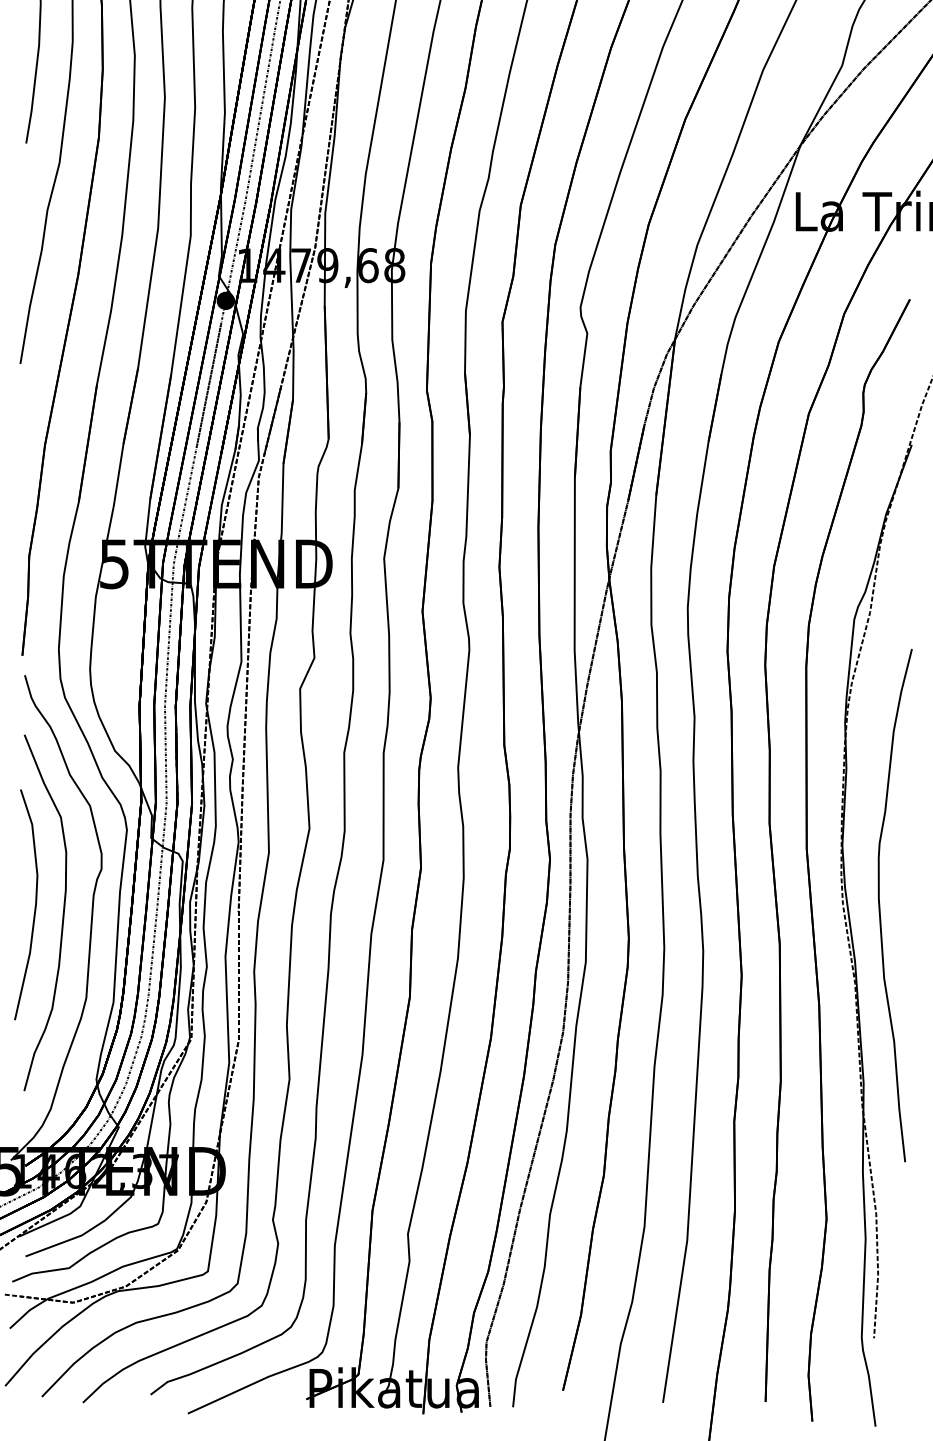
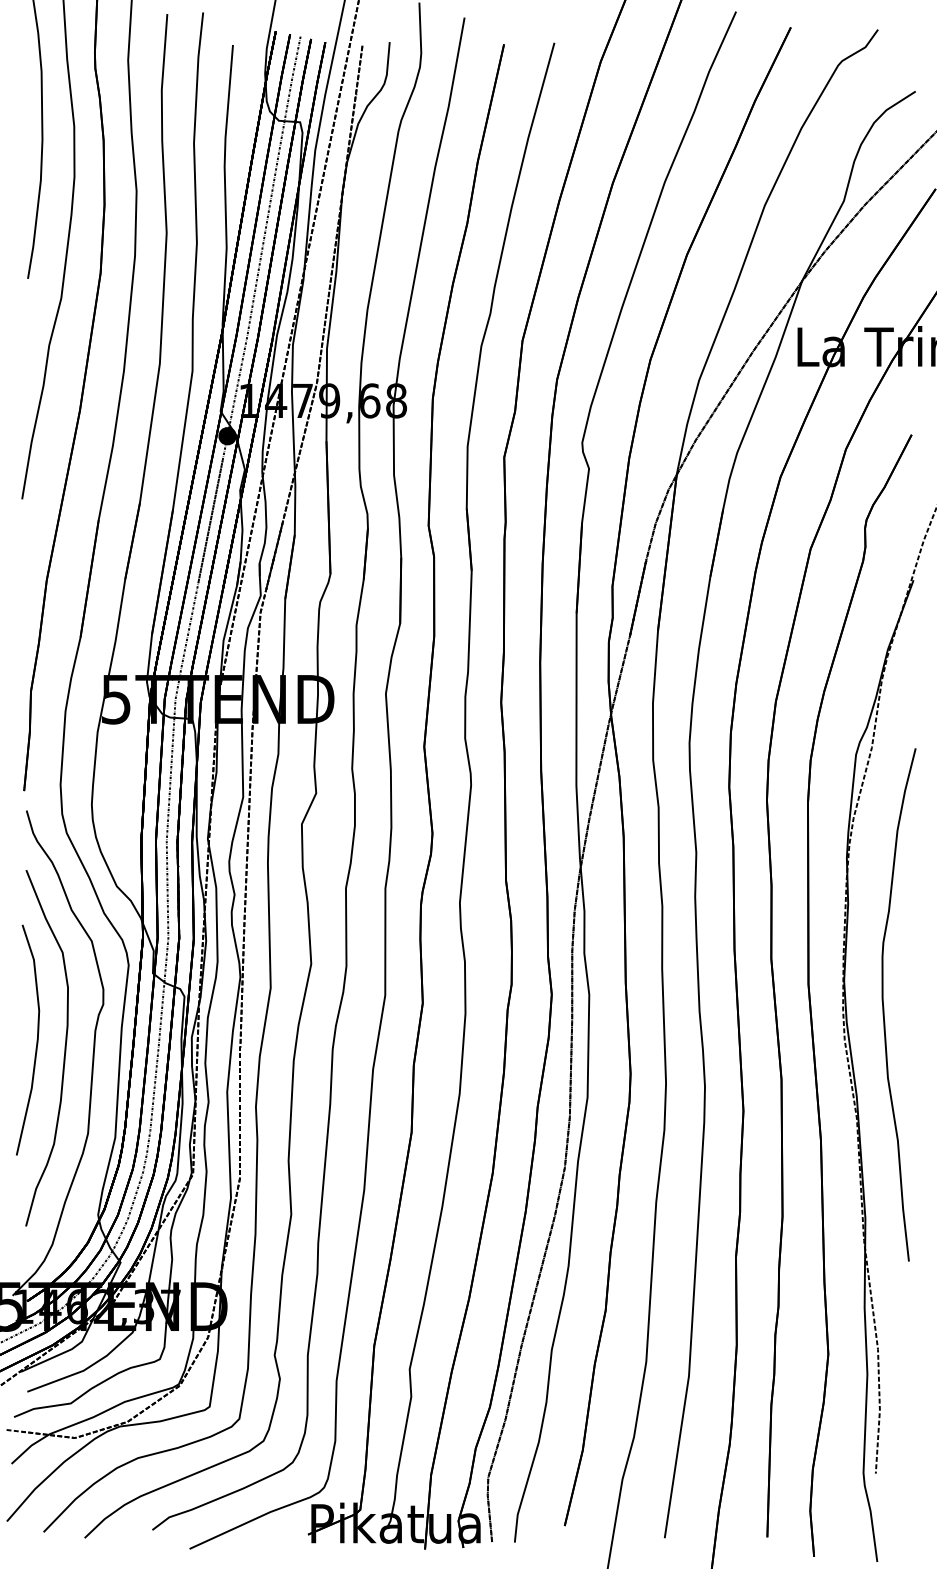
curve: (880, 907) -> (884, 1006), moved

